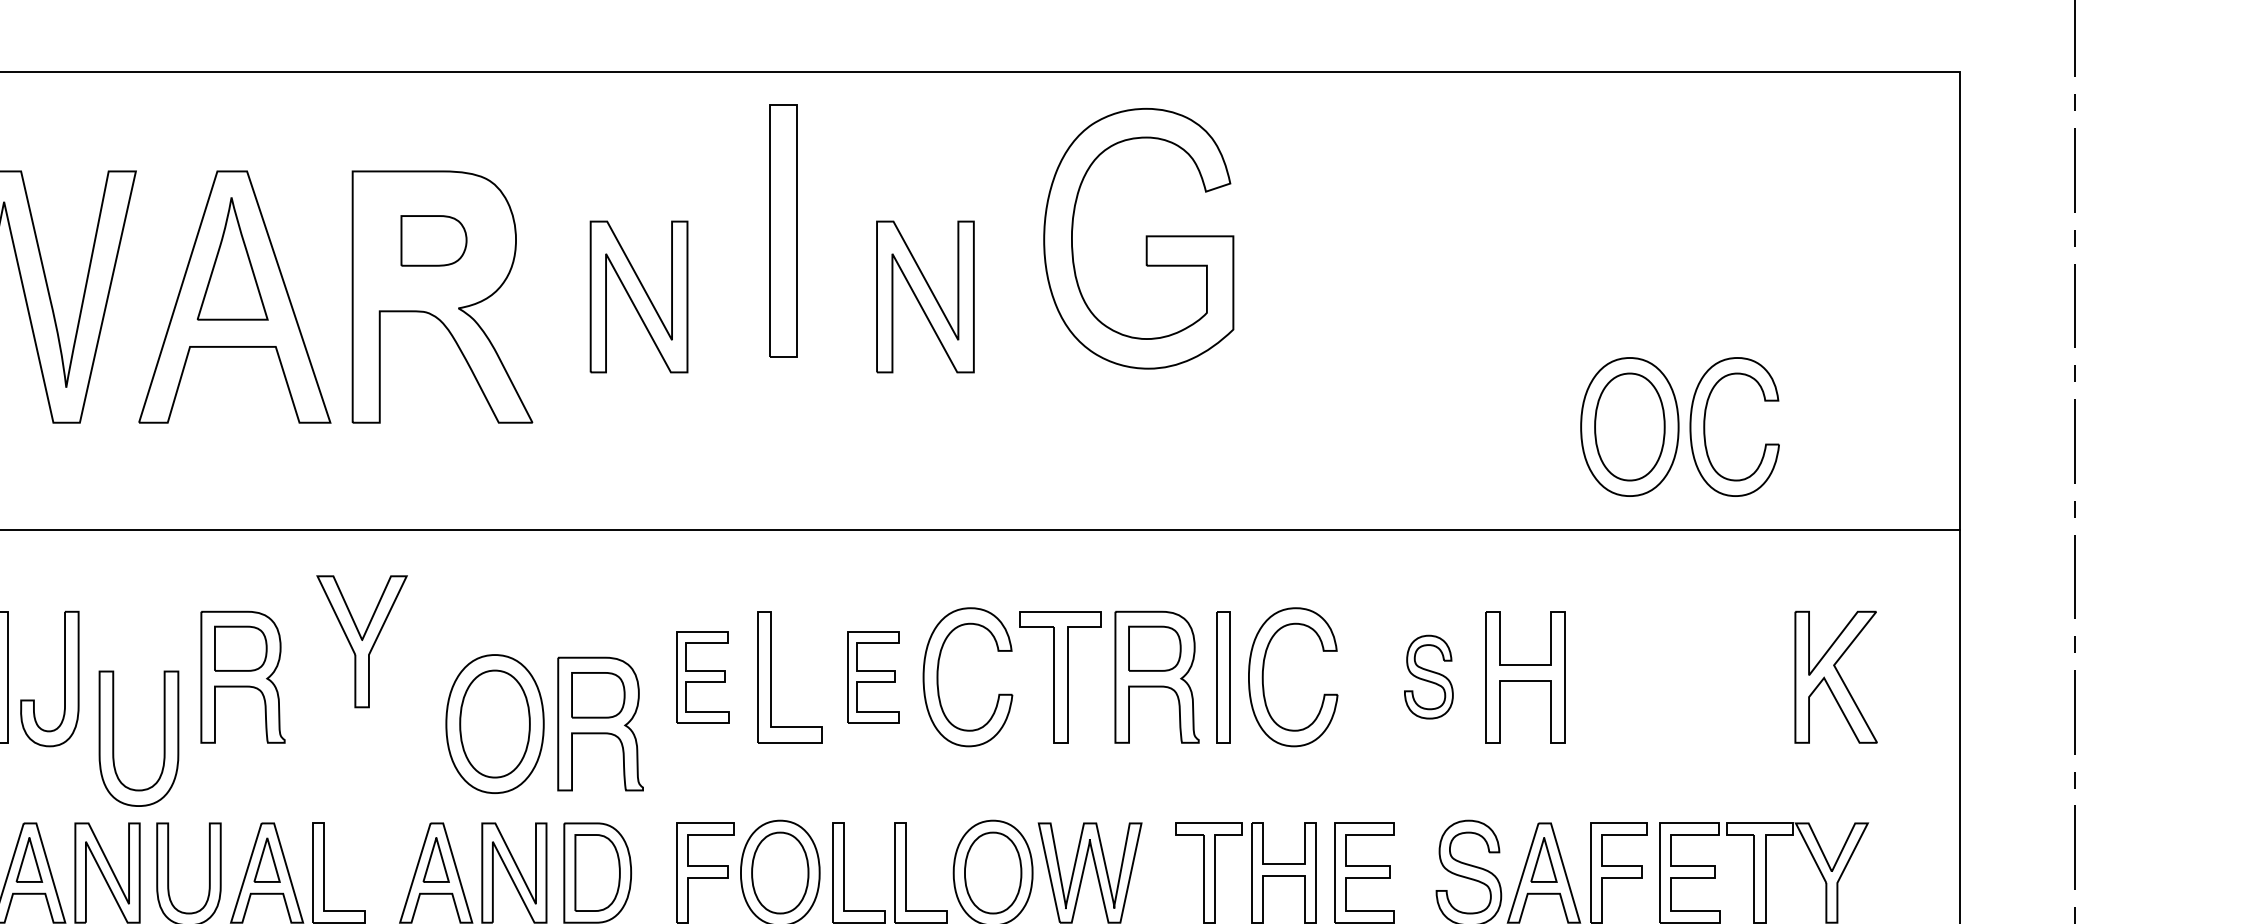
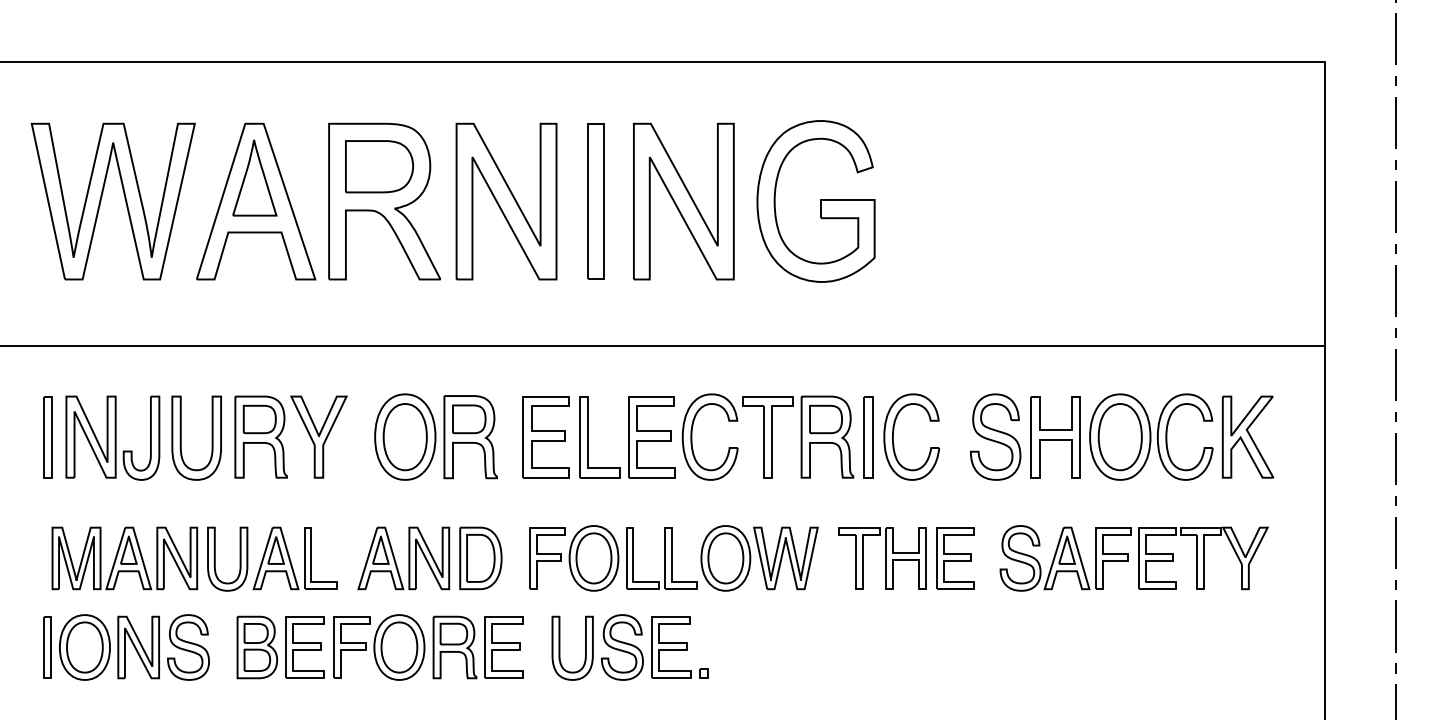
part: (782, 230) -> (595, 201), moved
part: (1137, 238) -> (815, 201), moved
part: (434, 240) -> (379, 166), size x1.67
part: (639, 296) -> (506, 201), size x1.67
part: (924, 296) -> (683, 201), size x1.67
part: (1680, 426) -> (1151, 436), moved
part: (361, 640) -> (318, 436), moved
part: (1428, 676) -> (995, 436), size x1.67
part: (702, 677) -> (545, 437), size x1.43
part: (873, 677) -> (651, 437), size x1.43
part: (543, 723) -> (435, 436), moved
part: (114, 737) -> (181, 437), moved

